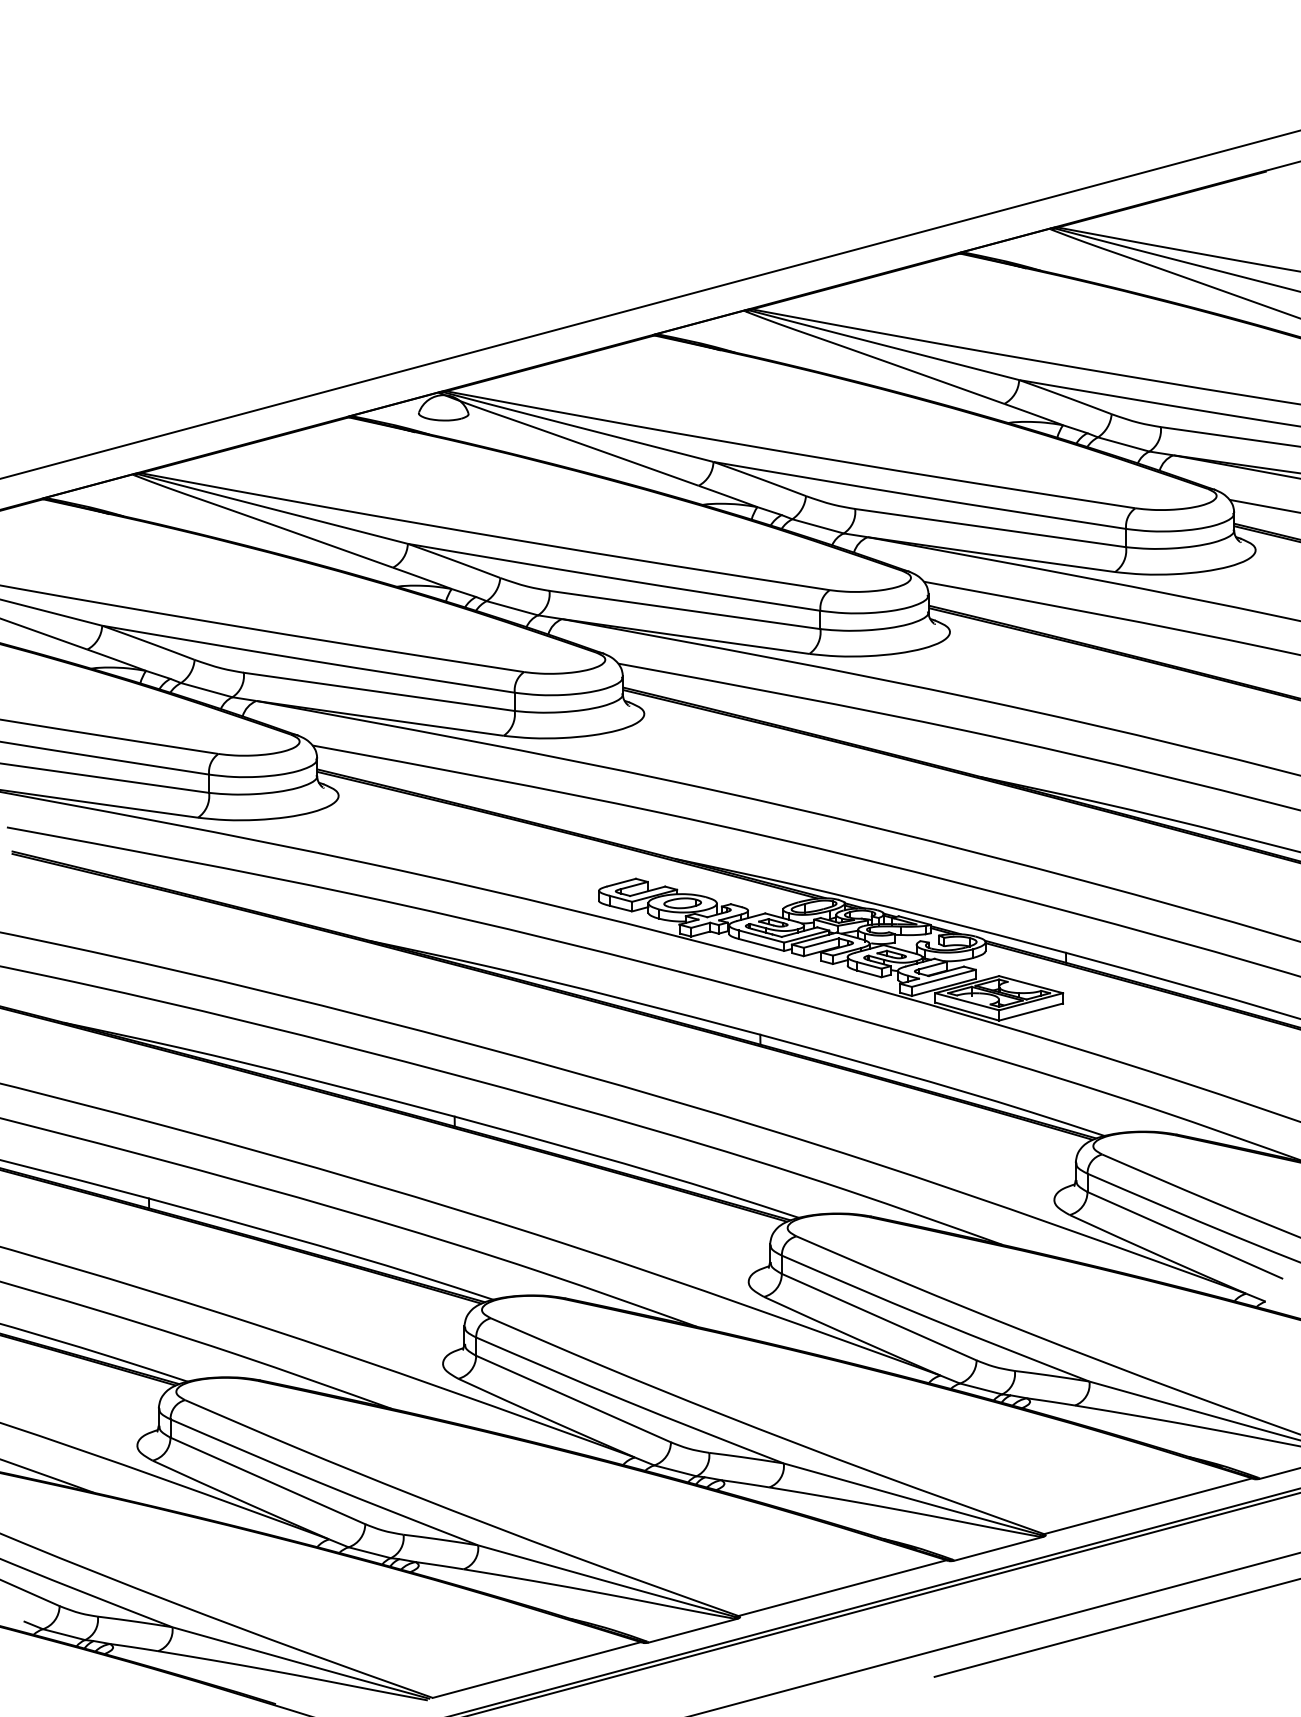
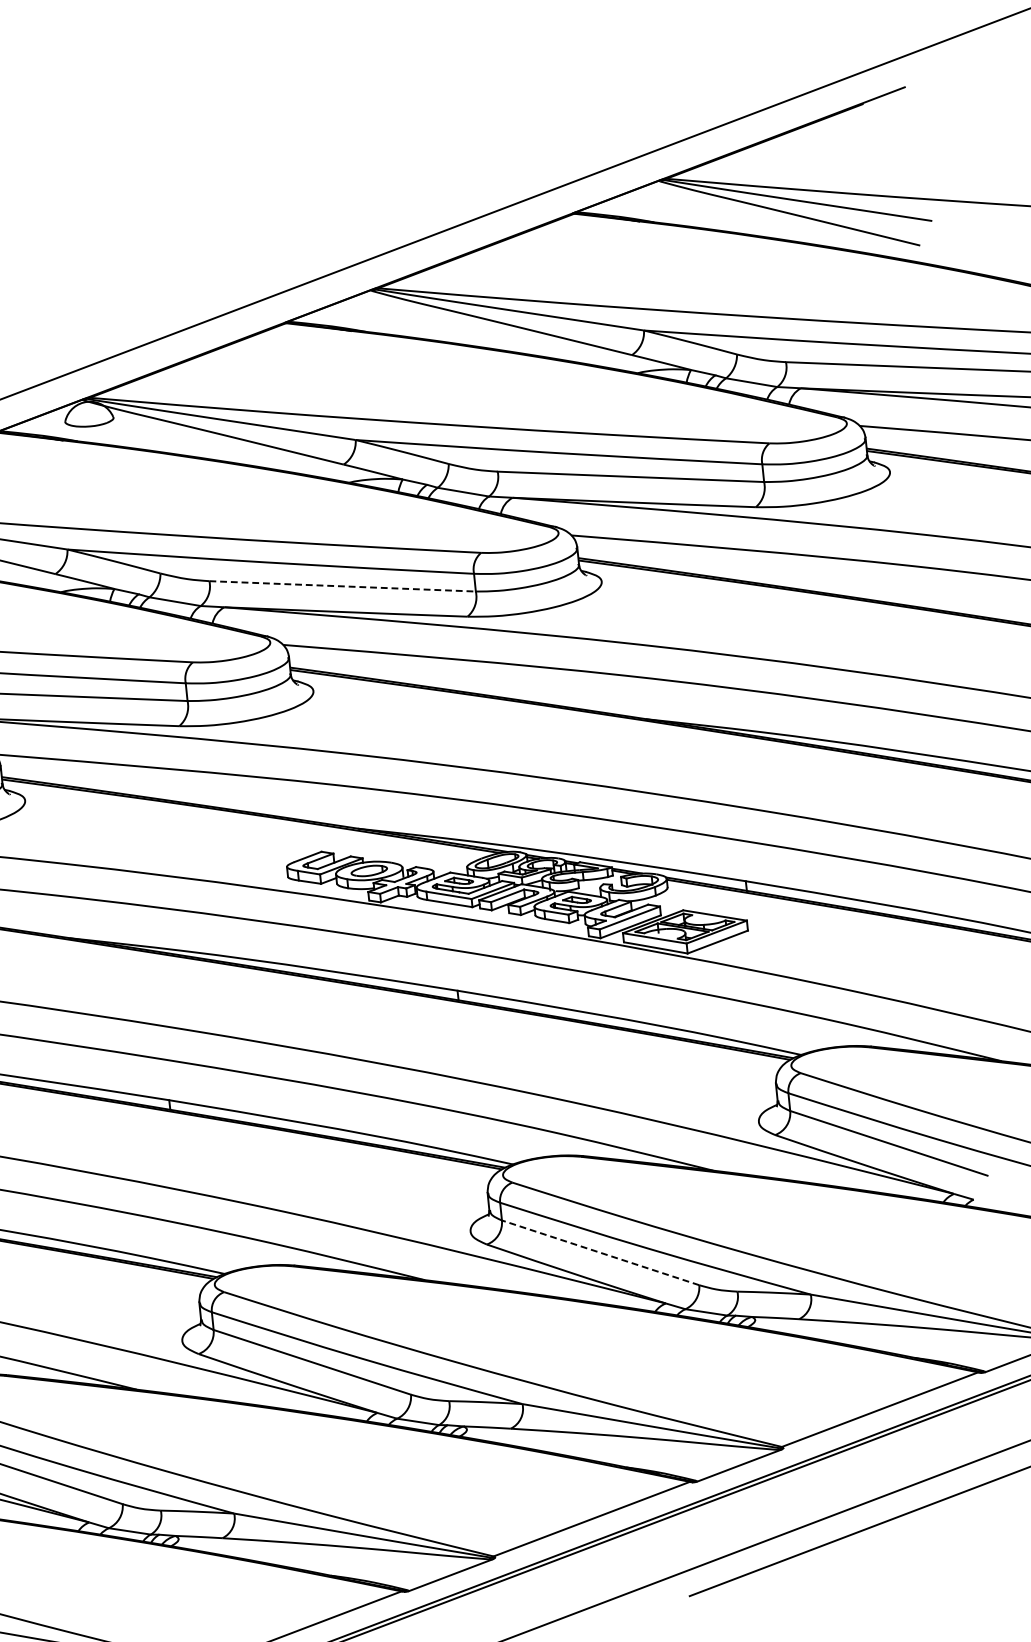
line: (684, 610) -> (342, 586), solid -> dashed
line: (879, 1317) -> (600, 1253), solid -> dashed

